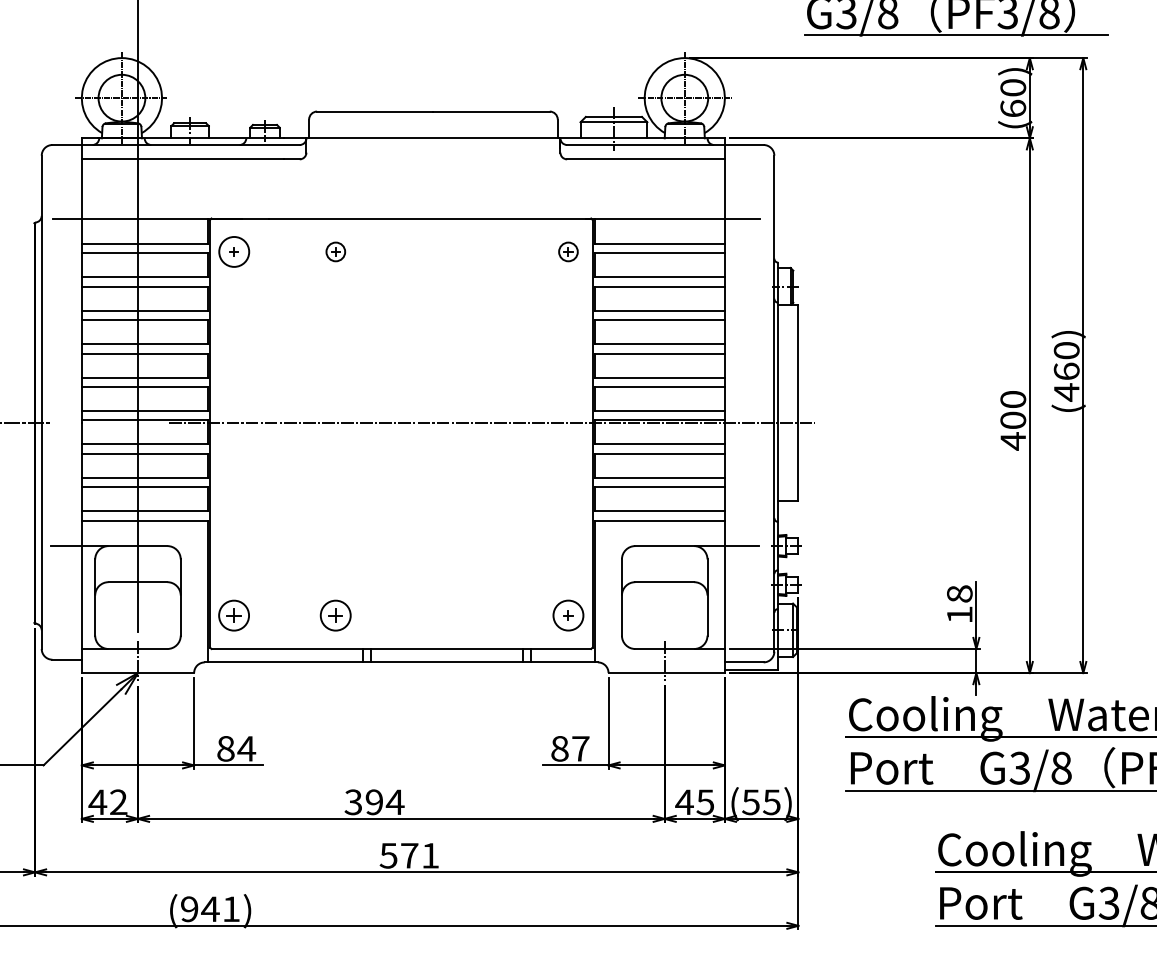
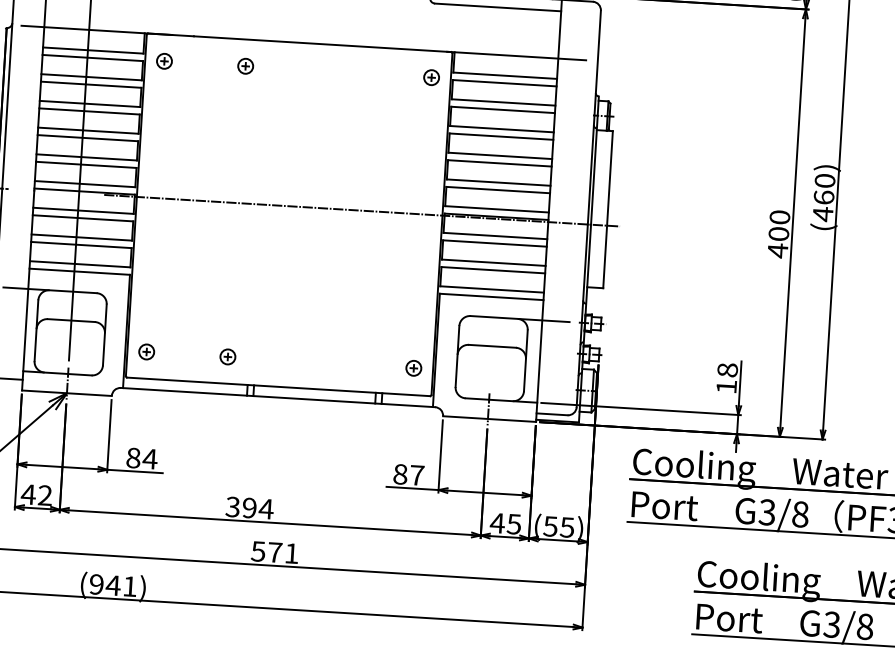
circle: (233, 251) -> (163, 60), size x0.62
part: (234, 615) -> (146, 351), size x0.62
part: (335, 615) -> (227, 356), size x0.62
circle: (568, 615) -> (413, 368), size x0.62

